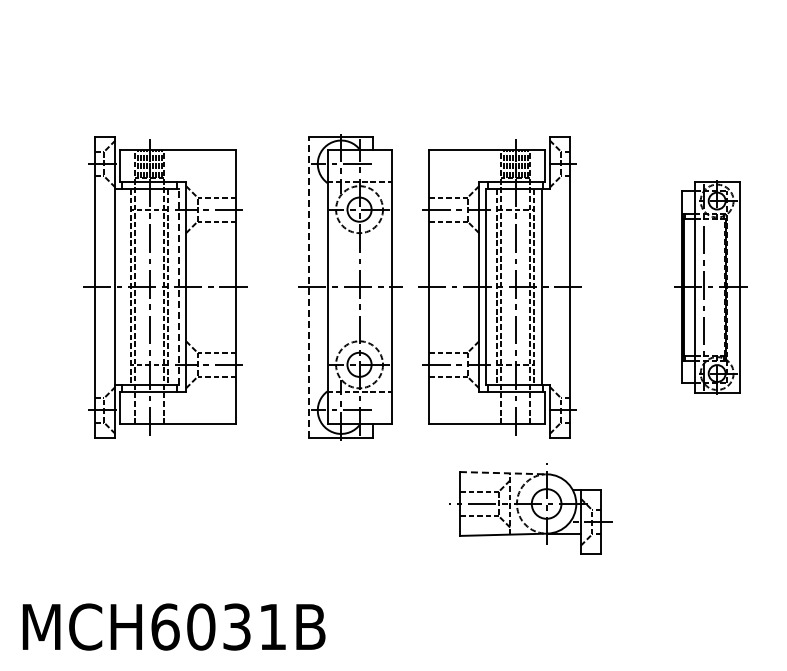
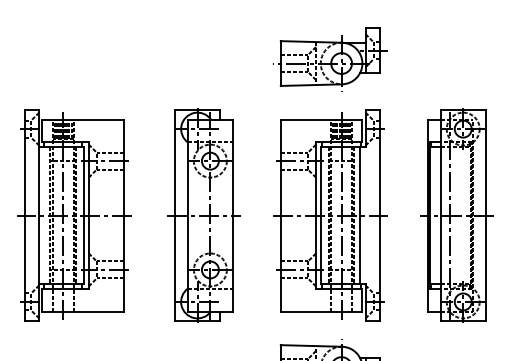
part: (530, 65) -> (330, 60), added
line: (179, 286) -> (84, 215), dashed -> solid
line: (309, 287) -> (175, 215), dashed -> solid
part: (499, 287) -> (330, 215), moved
part: (710, 287) -> (456, 215), size x1.43
line: (503, 473) -> (311, 346), dashed -> solid

